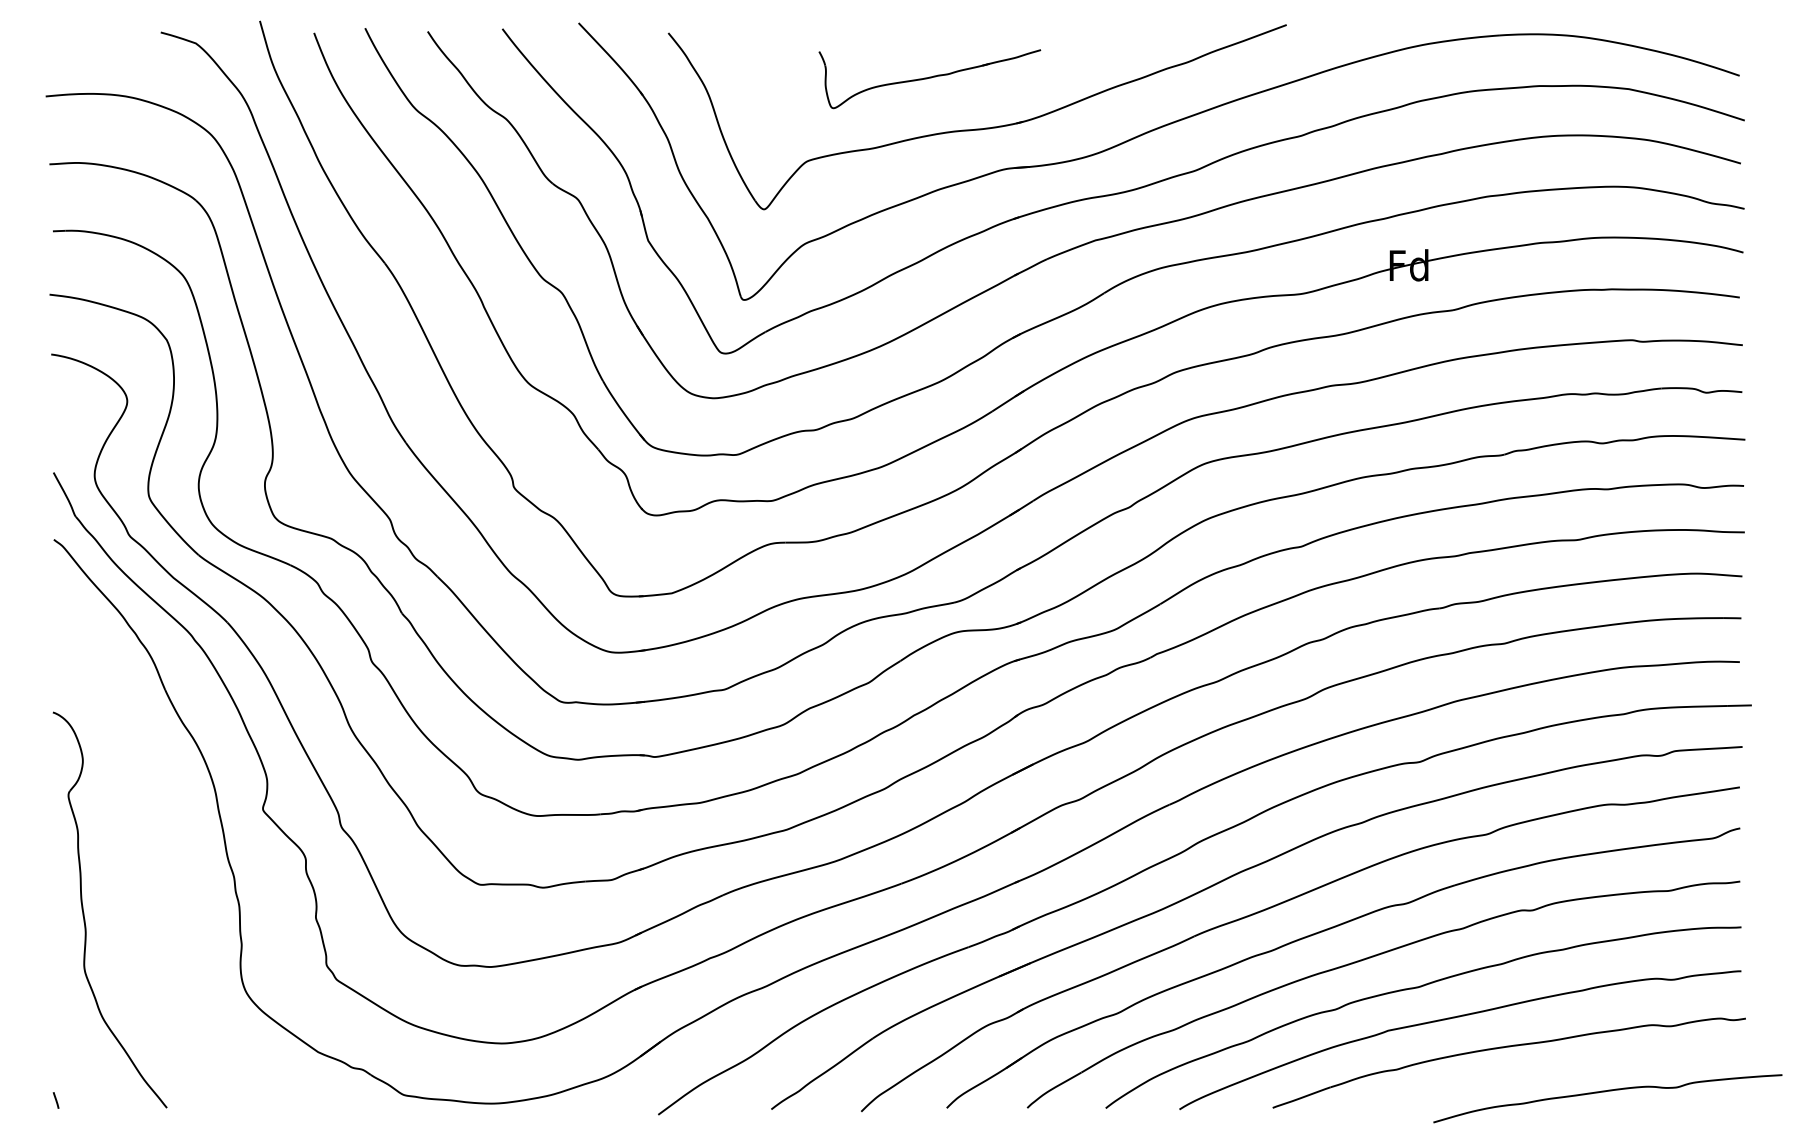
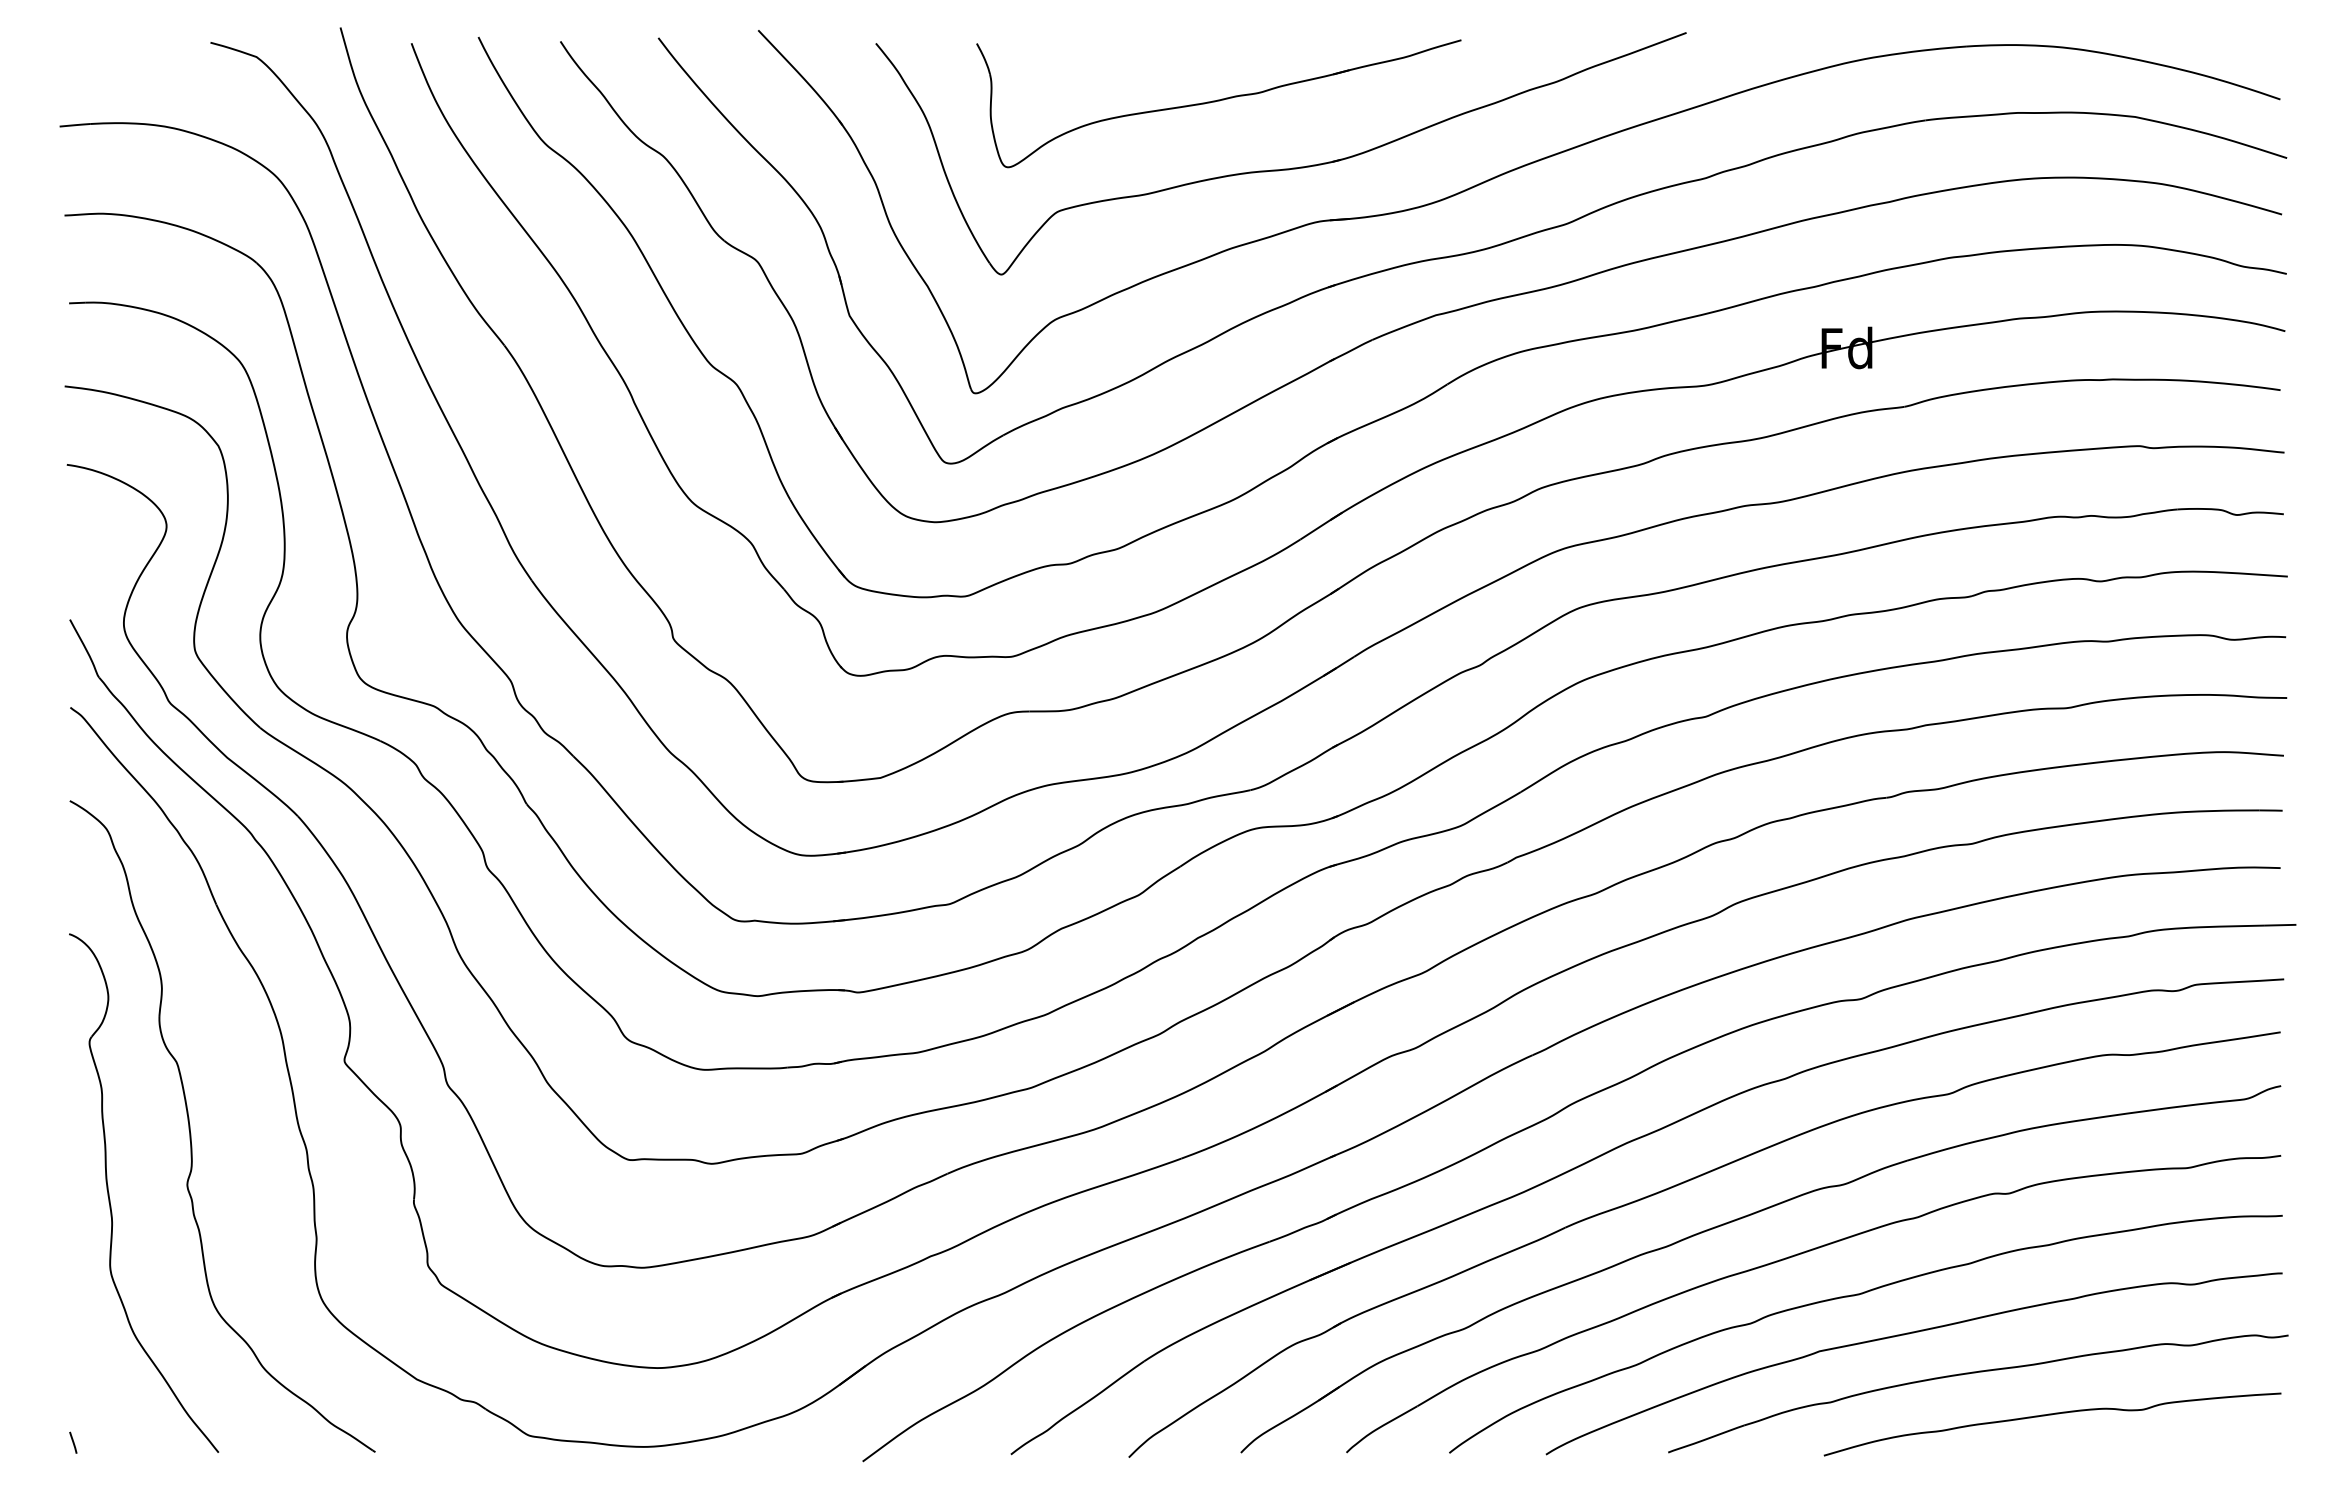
part: (929, 78) -> (1218, 103), size x1.67
part: (146, 864) -> (191, 1133), added
curve: (1607, 1091) -> (2052, 1415), moved

